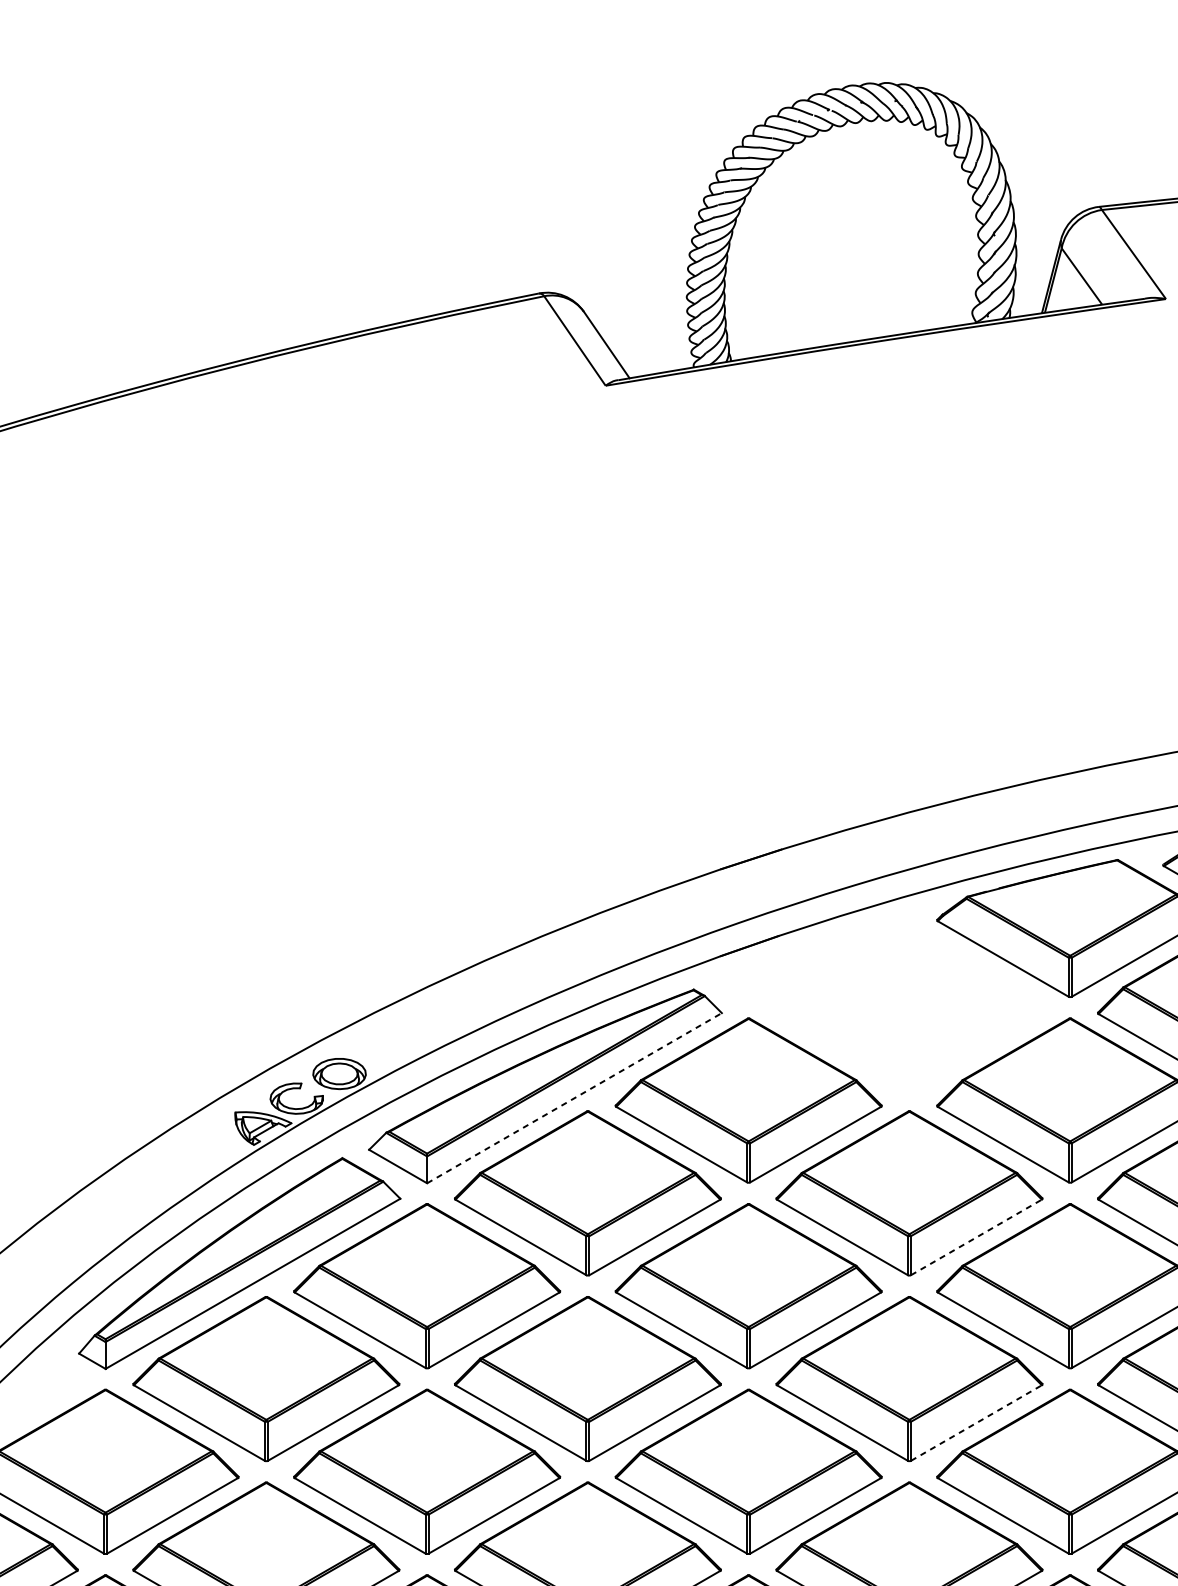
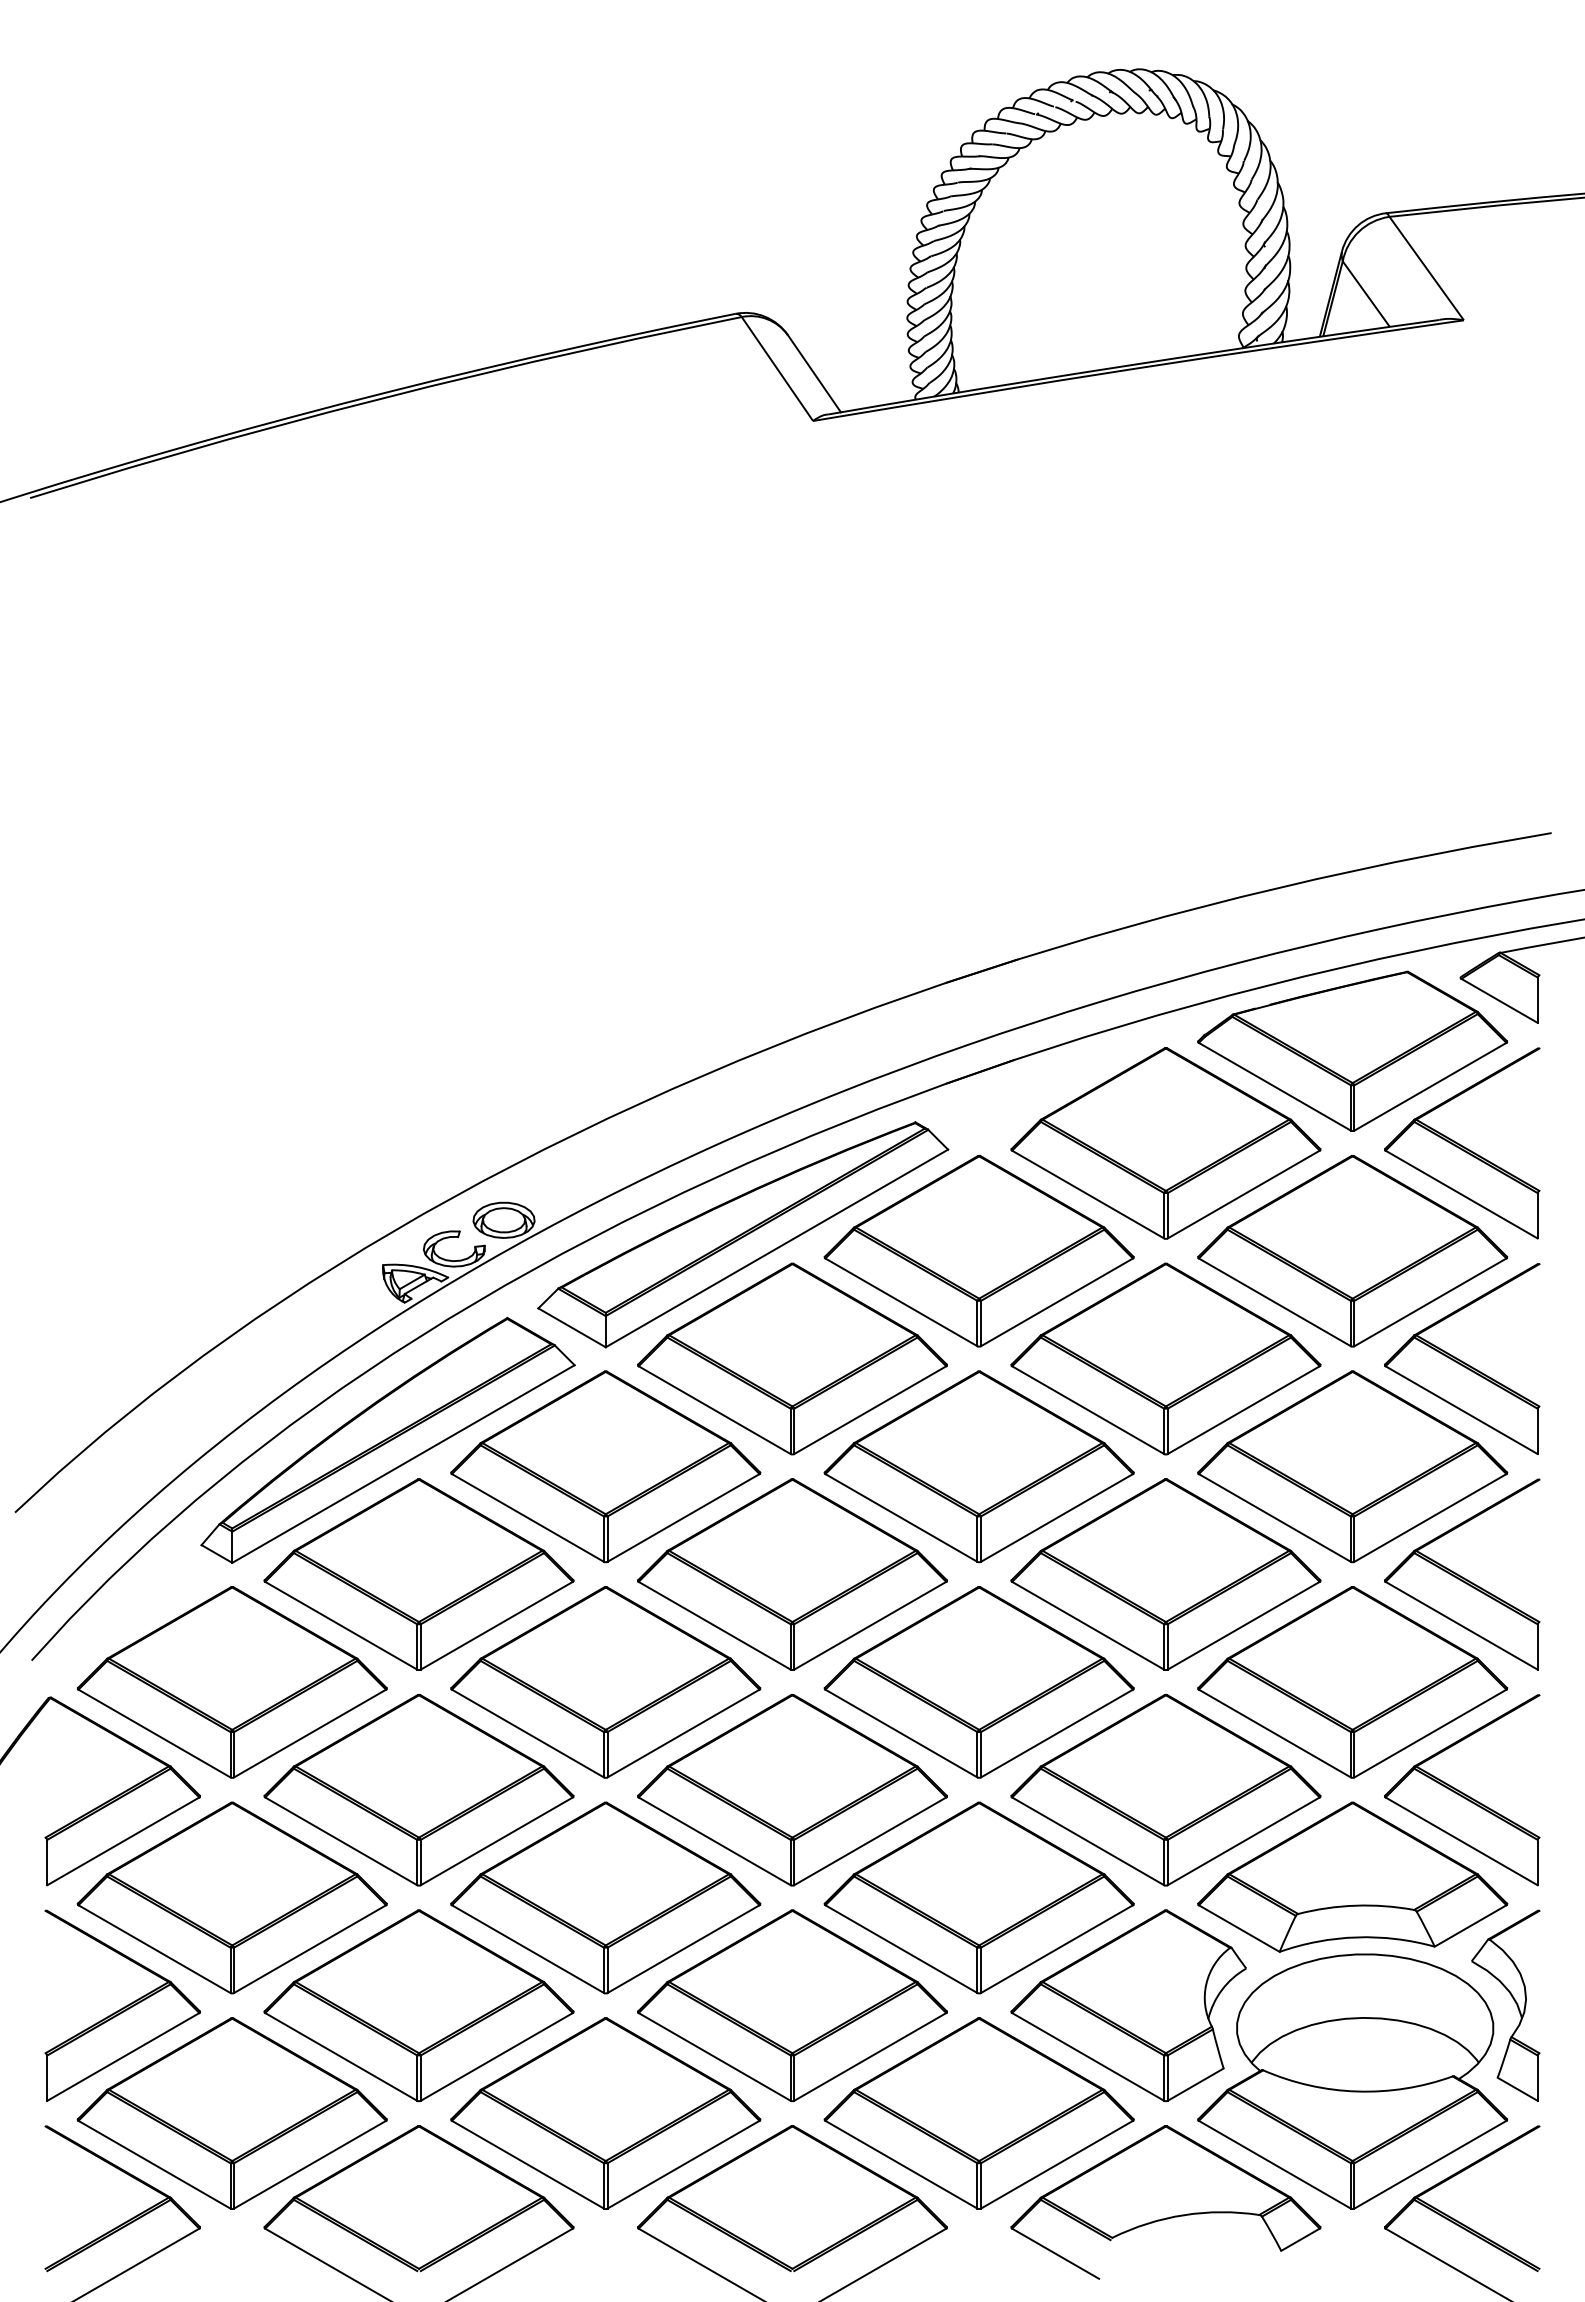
part: (909, 1007) -> (1165, 1143), added
line: (574, 1098) -> (776, 1248), dashed -> solid
line: (976, 1237) -> (1243, 1410), dashed -> solid
line: (976, 1422) -> (1243, 1625), dashed -> solid

